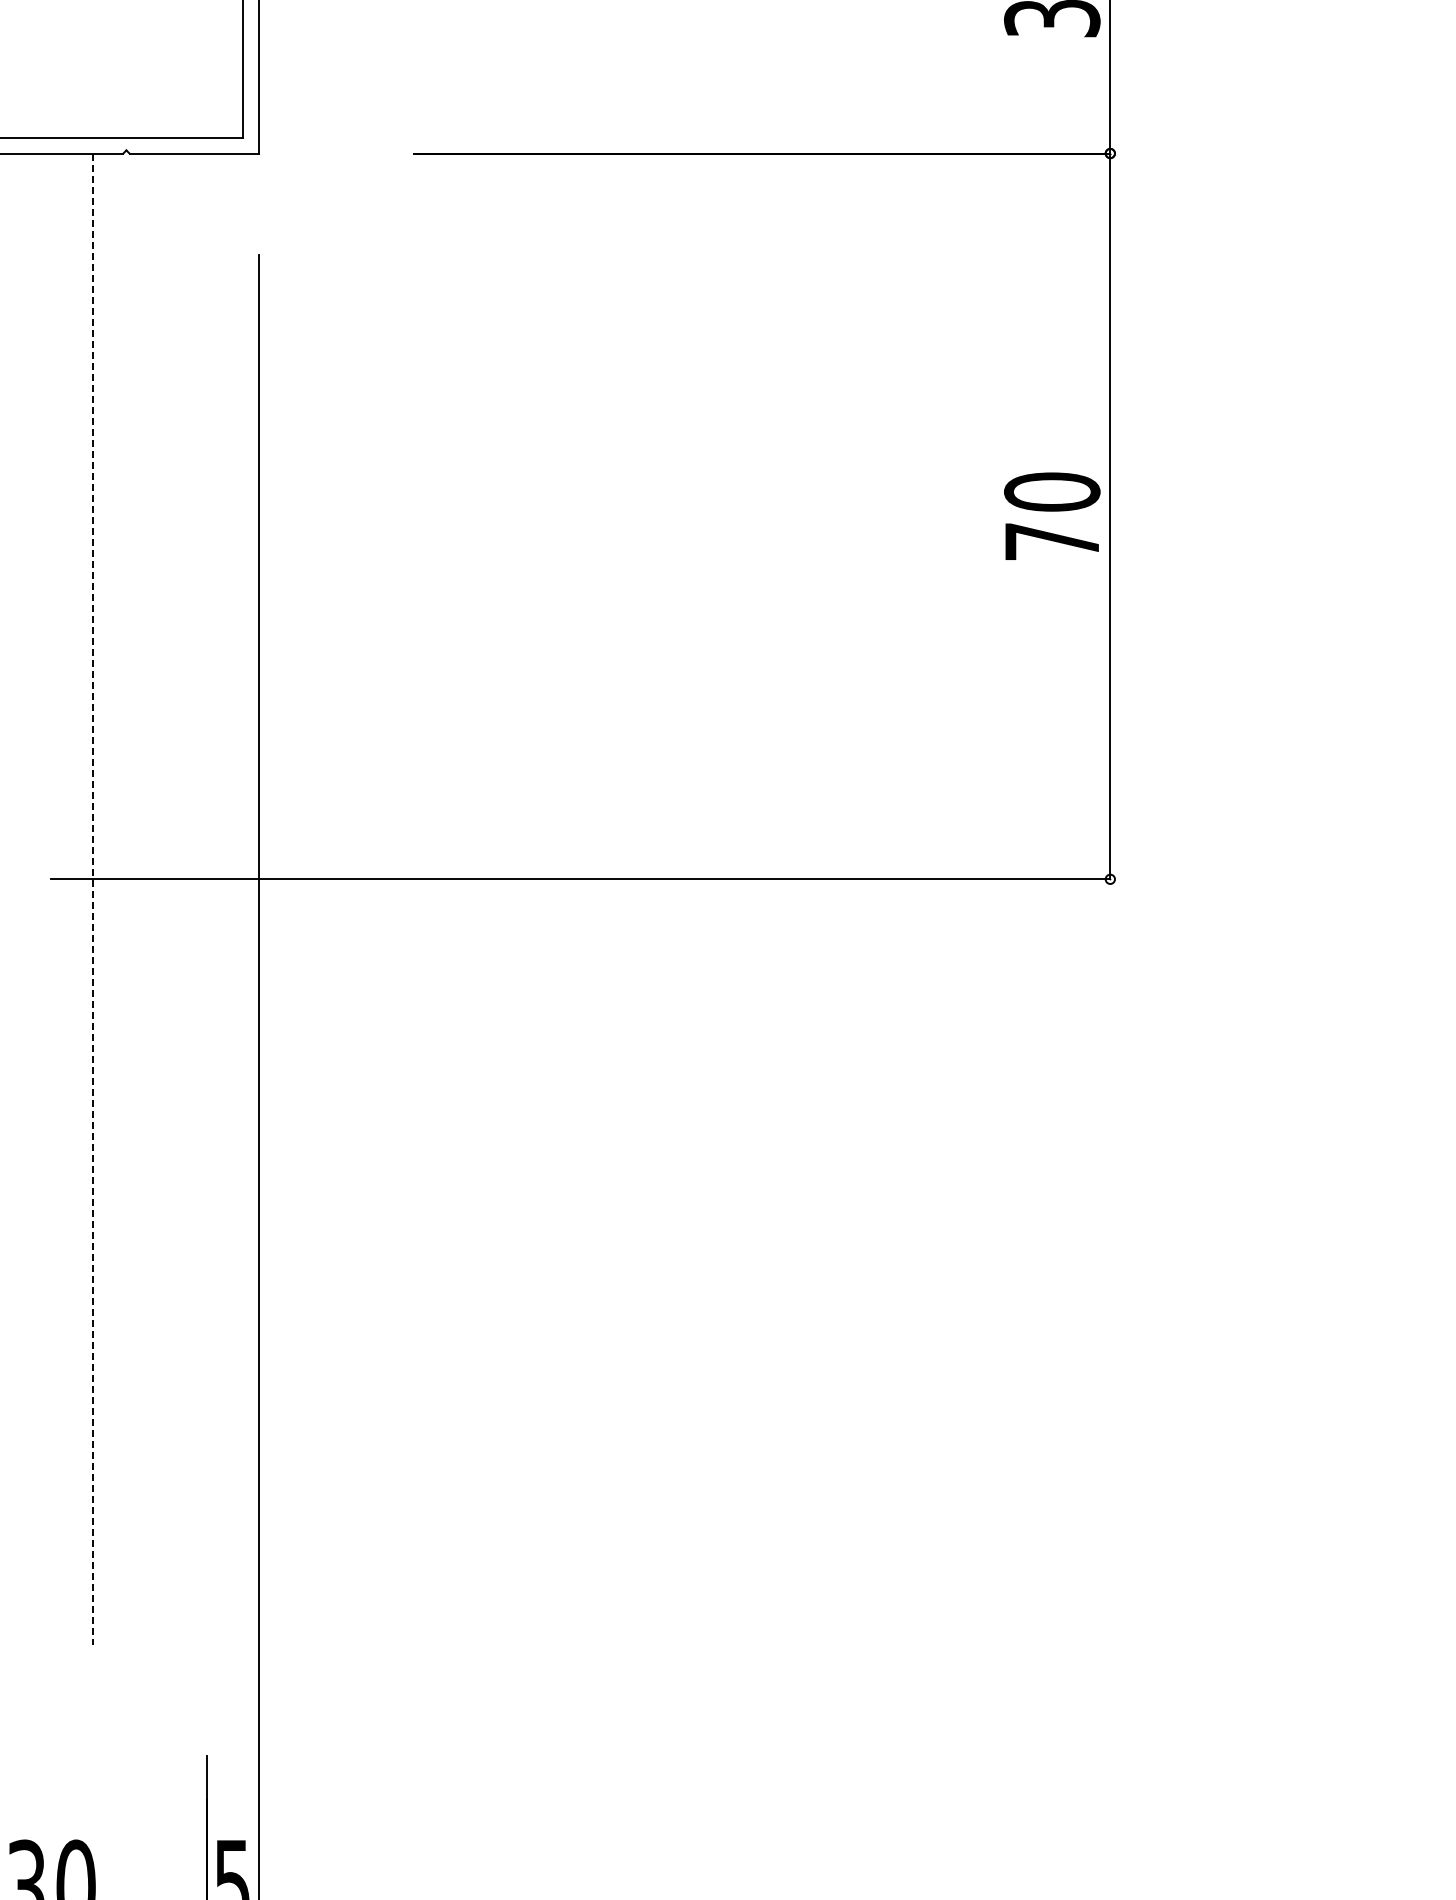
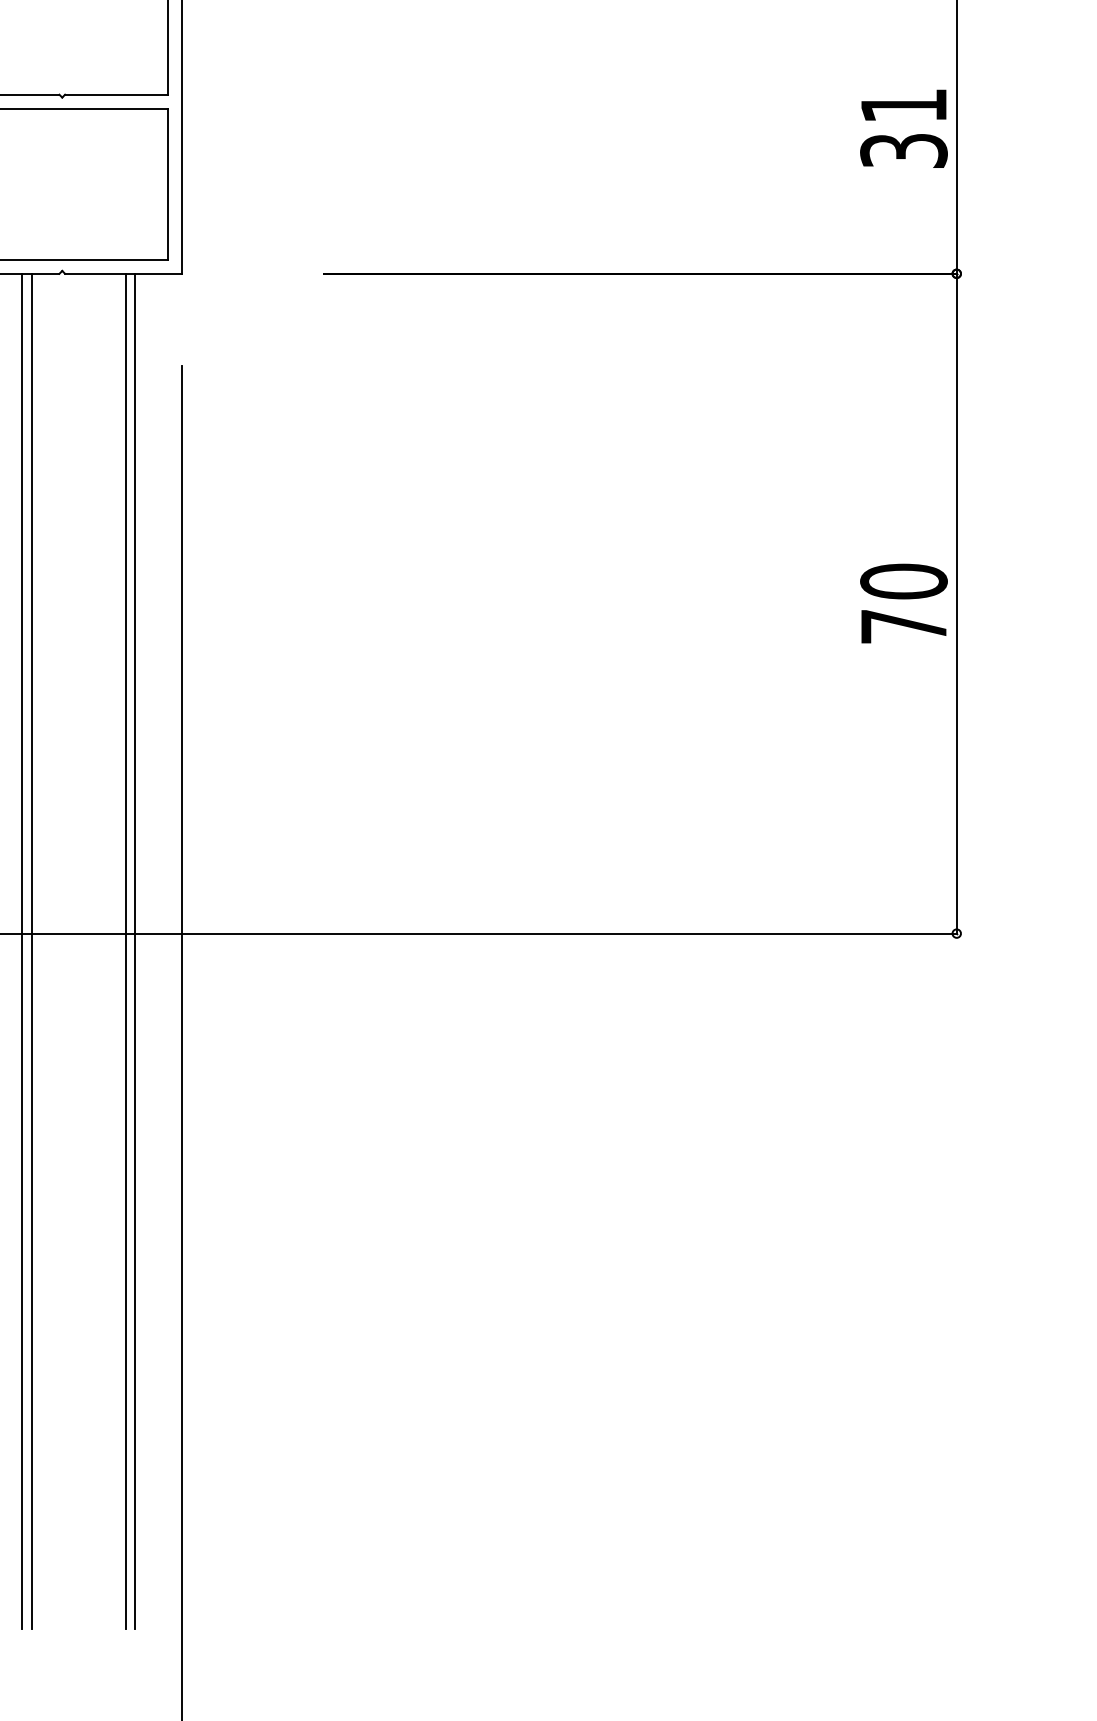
line: (82, 898) -> (22, 951), added
line: (196, 898) -> (125, 951), added
line: (206, 898) -> (135, 951), added
line: (92, 899) -> (31, 951), dashed -> solid

